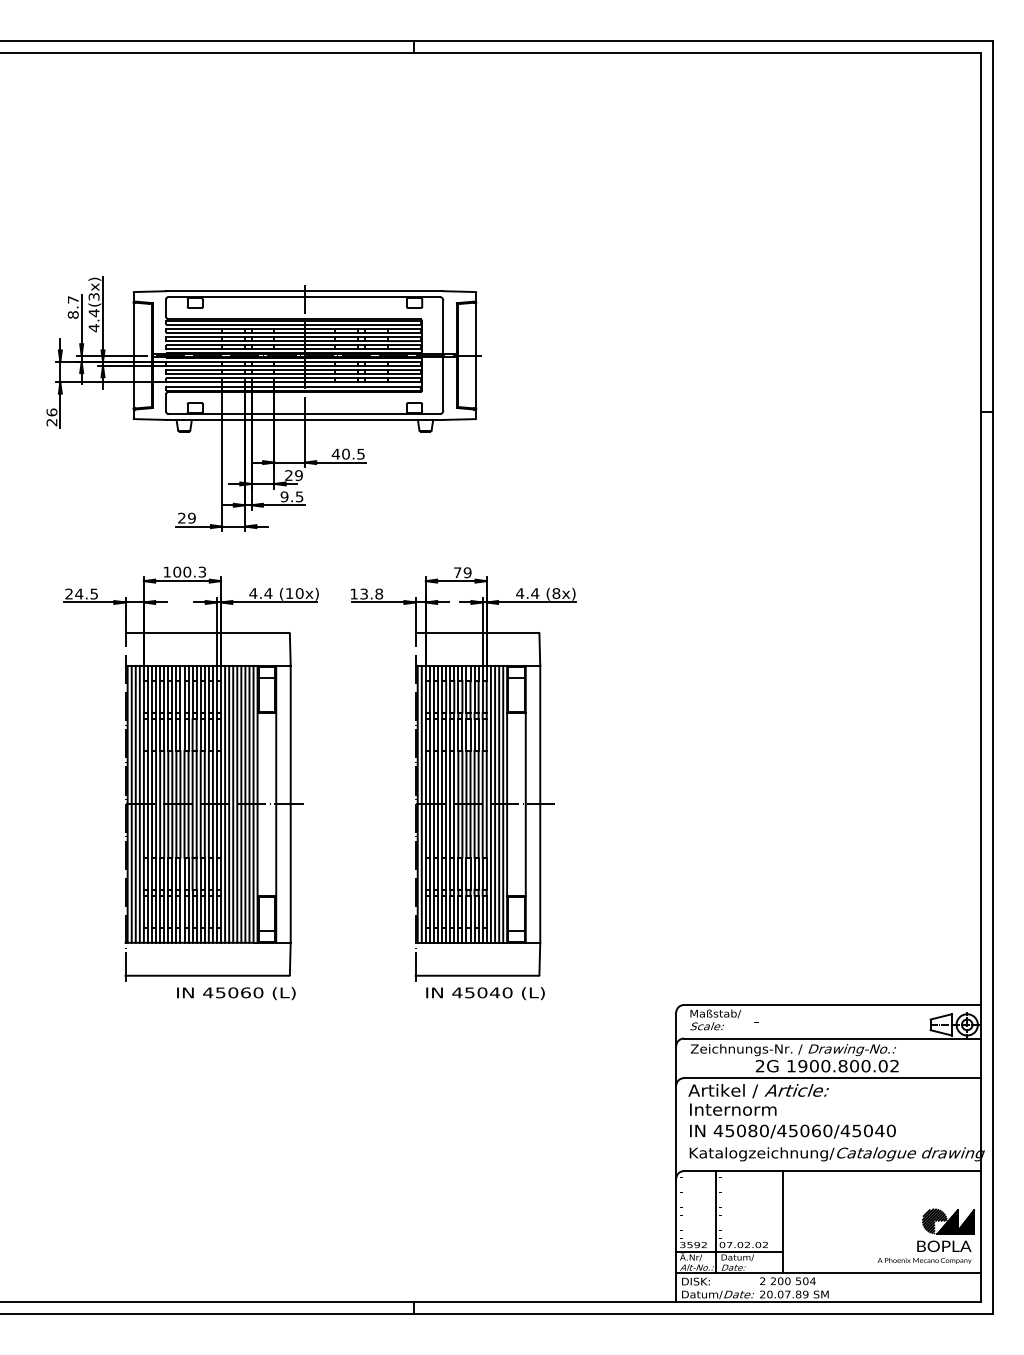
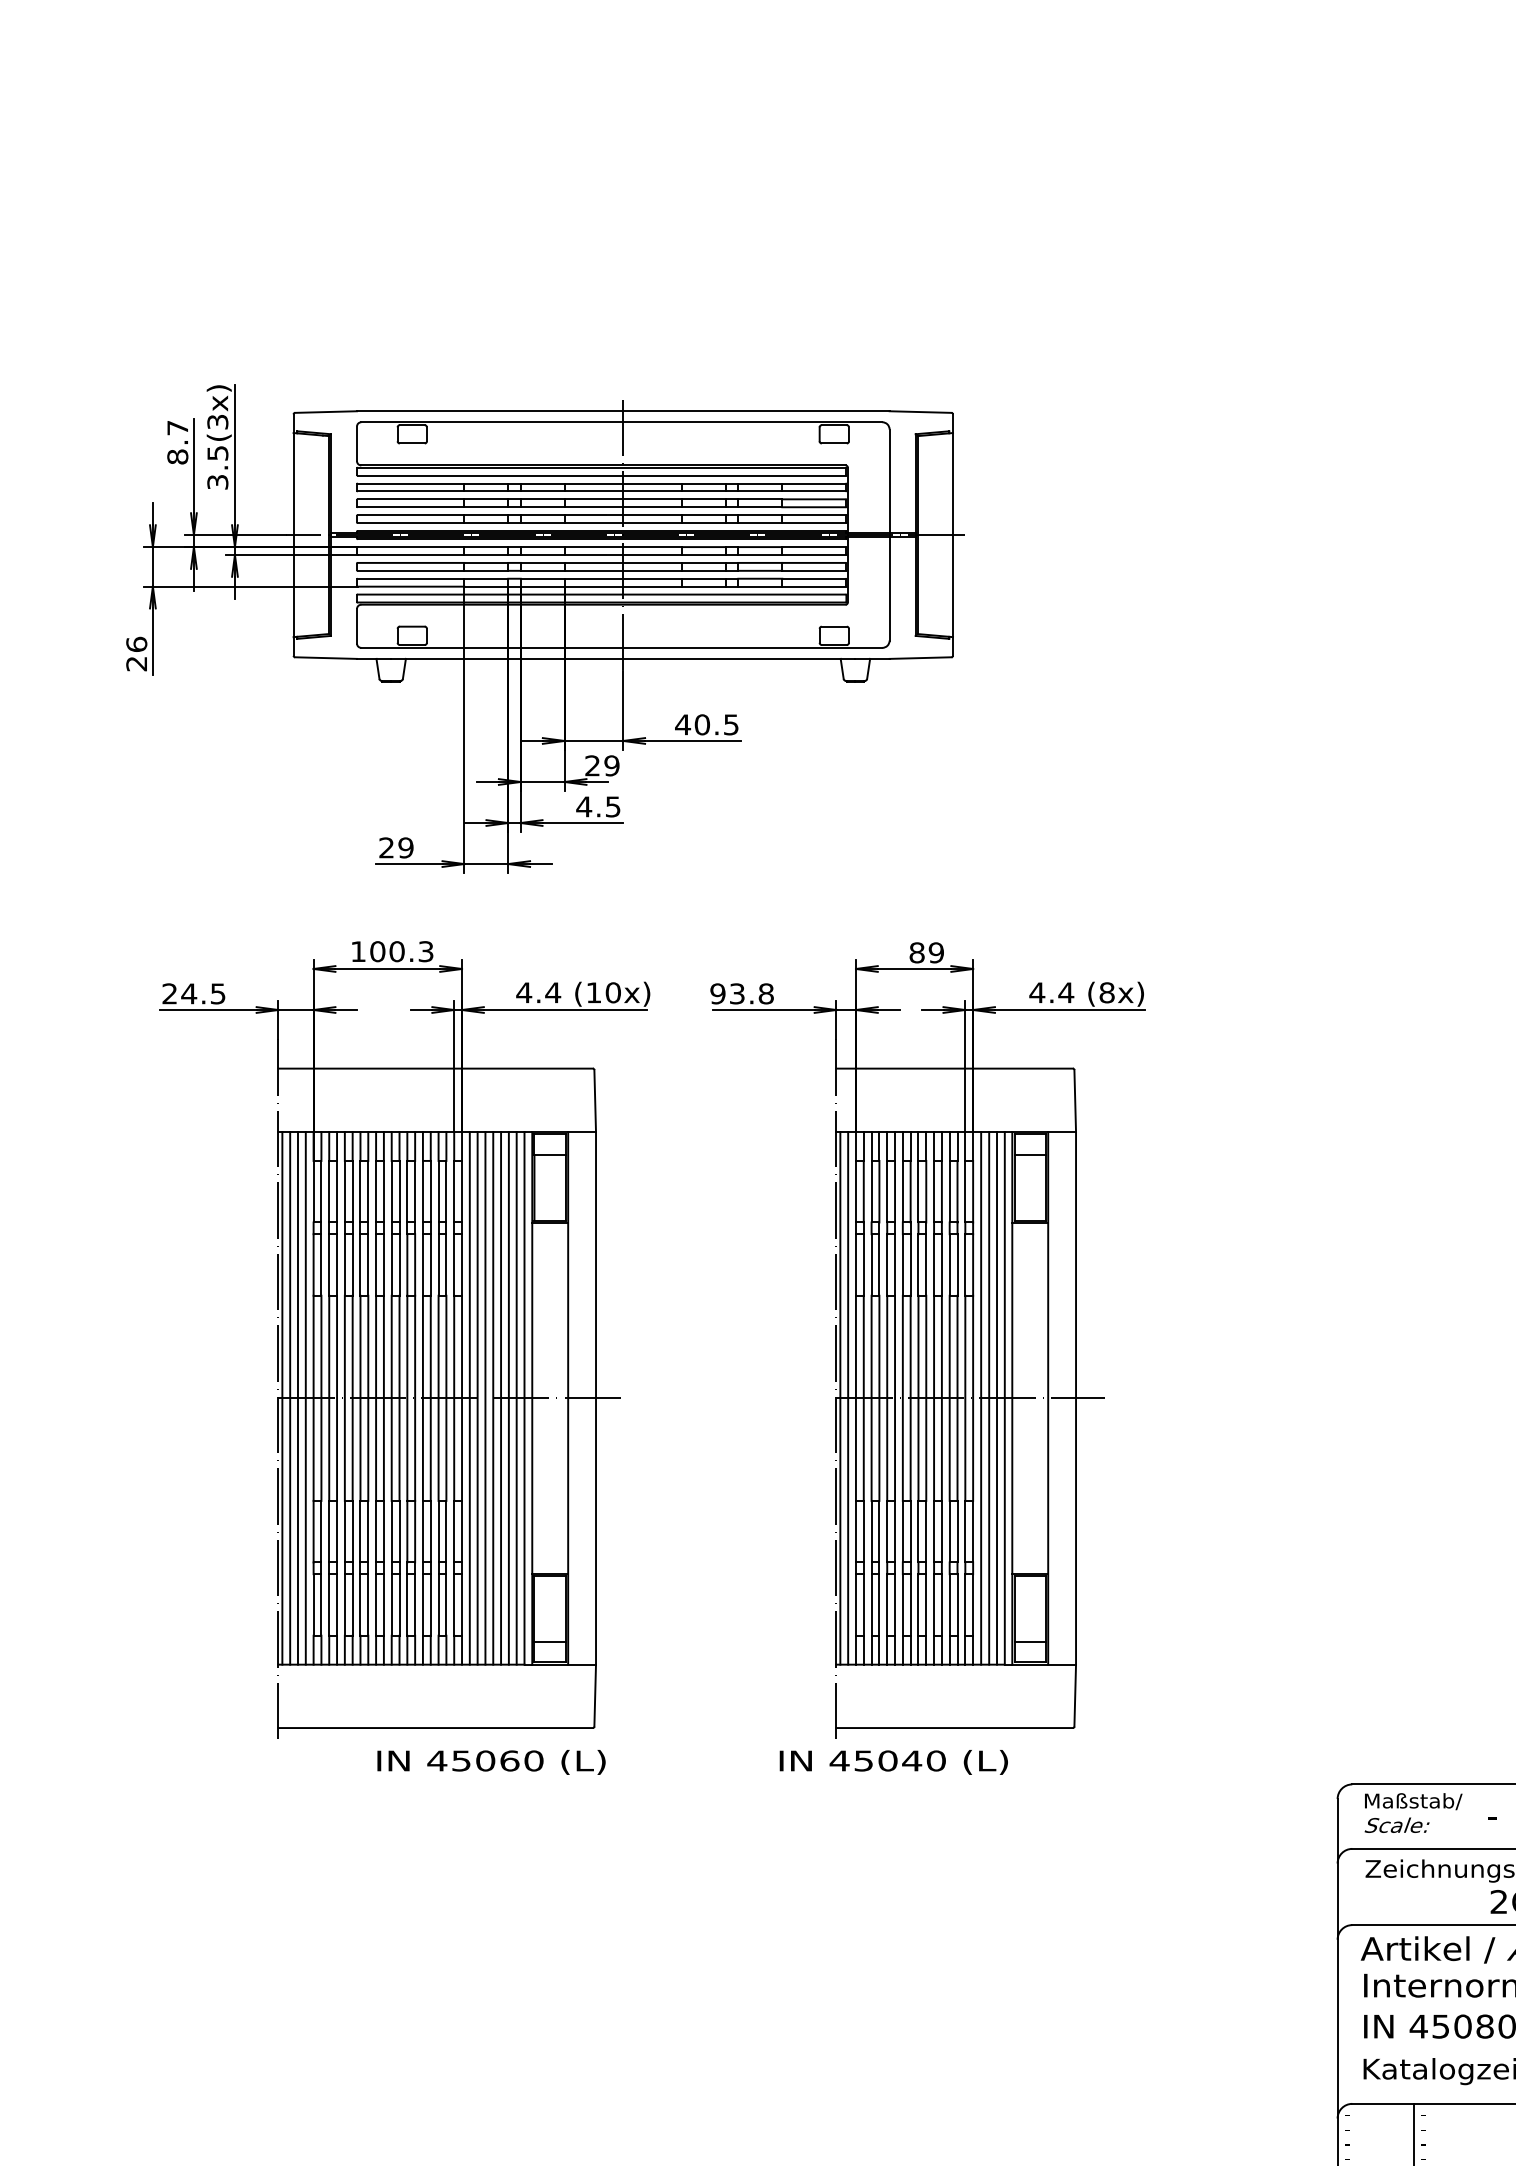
text: (93, 320) -> (216, 467), 4.4(3x) -> 3.5(3x)
text: (284, 496) -> (584, 806), 9.5 -> 4.5
text: (457, 572) -> (916, 952), 79 -> 89
text: (353, 593) -> (716, 992), 13.8 -> 93.8
text: (485, 993) -> (893, 1762), moved

